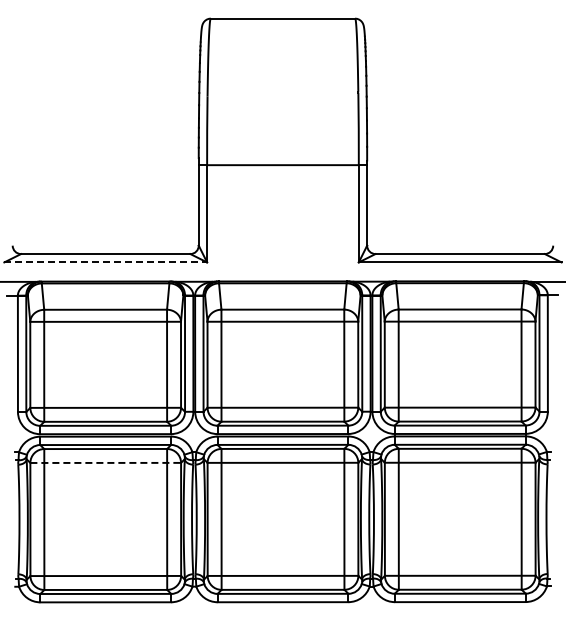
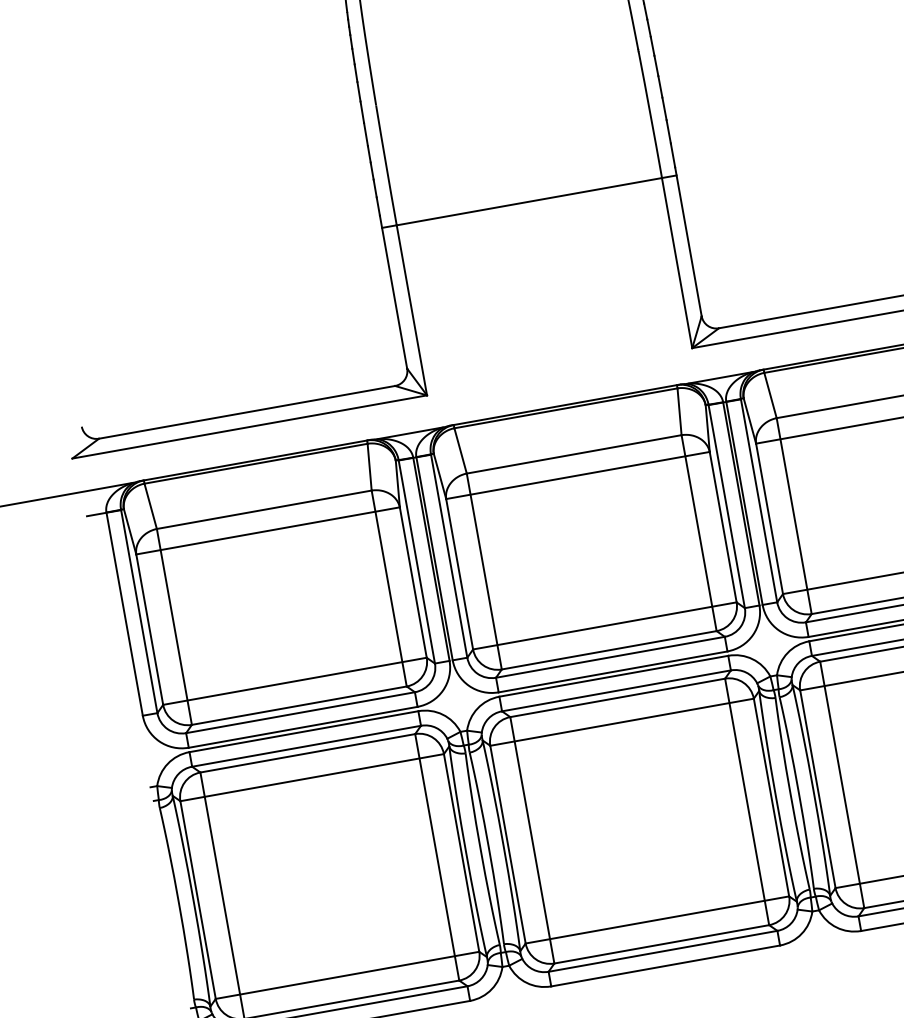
line: (106, 262) -> (251, 426), dashed -> solid
line: (106, 462) -> (313, 776), dashed -> solid

